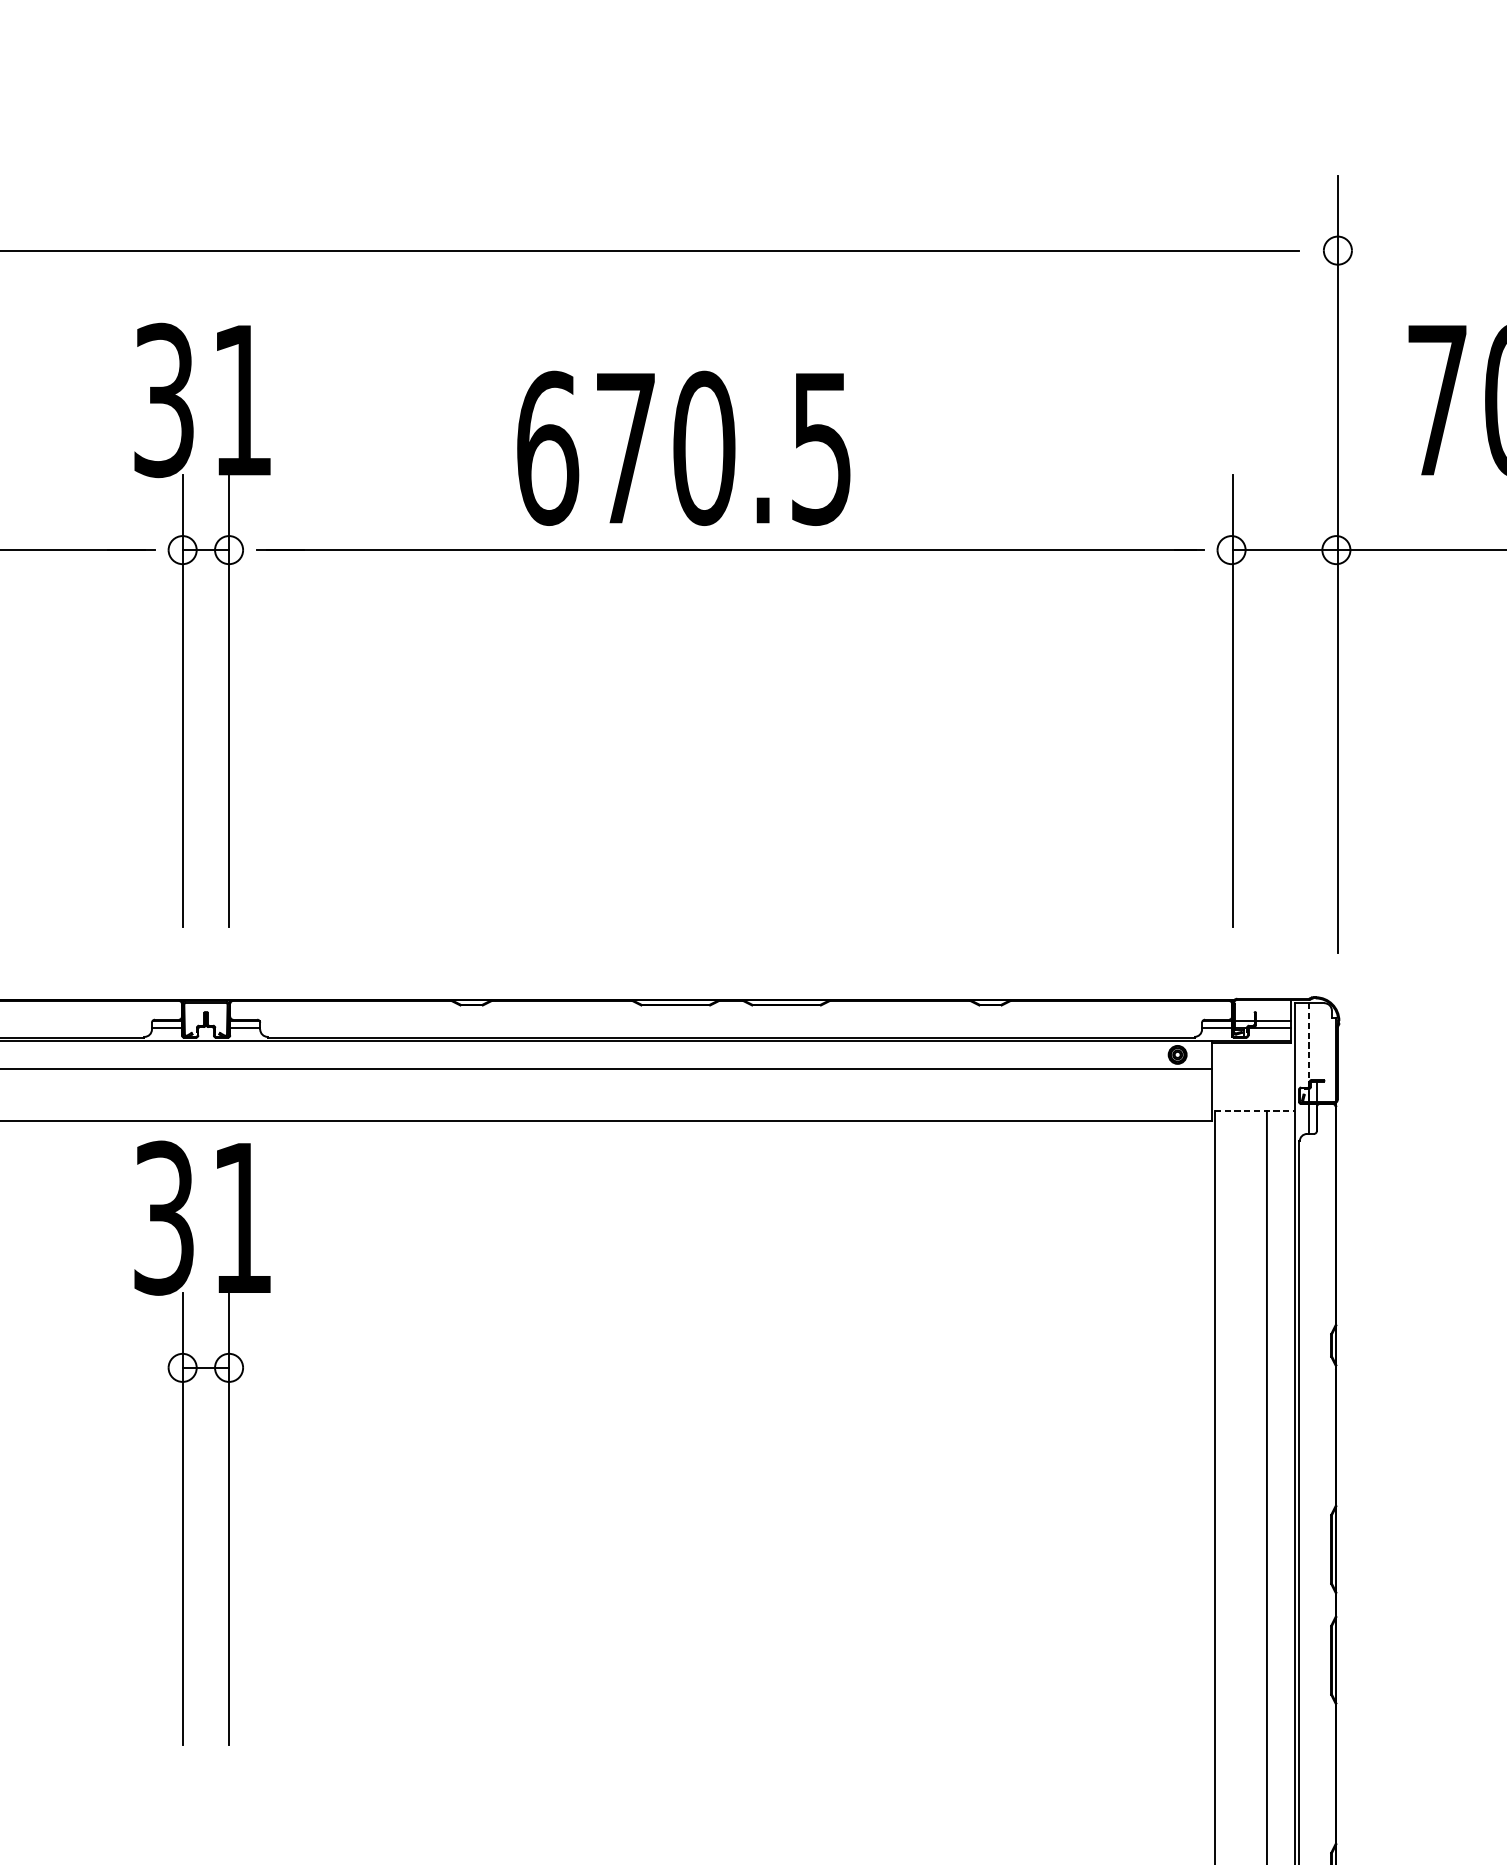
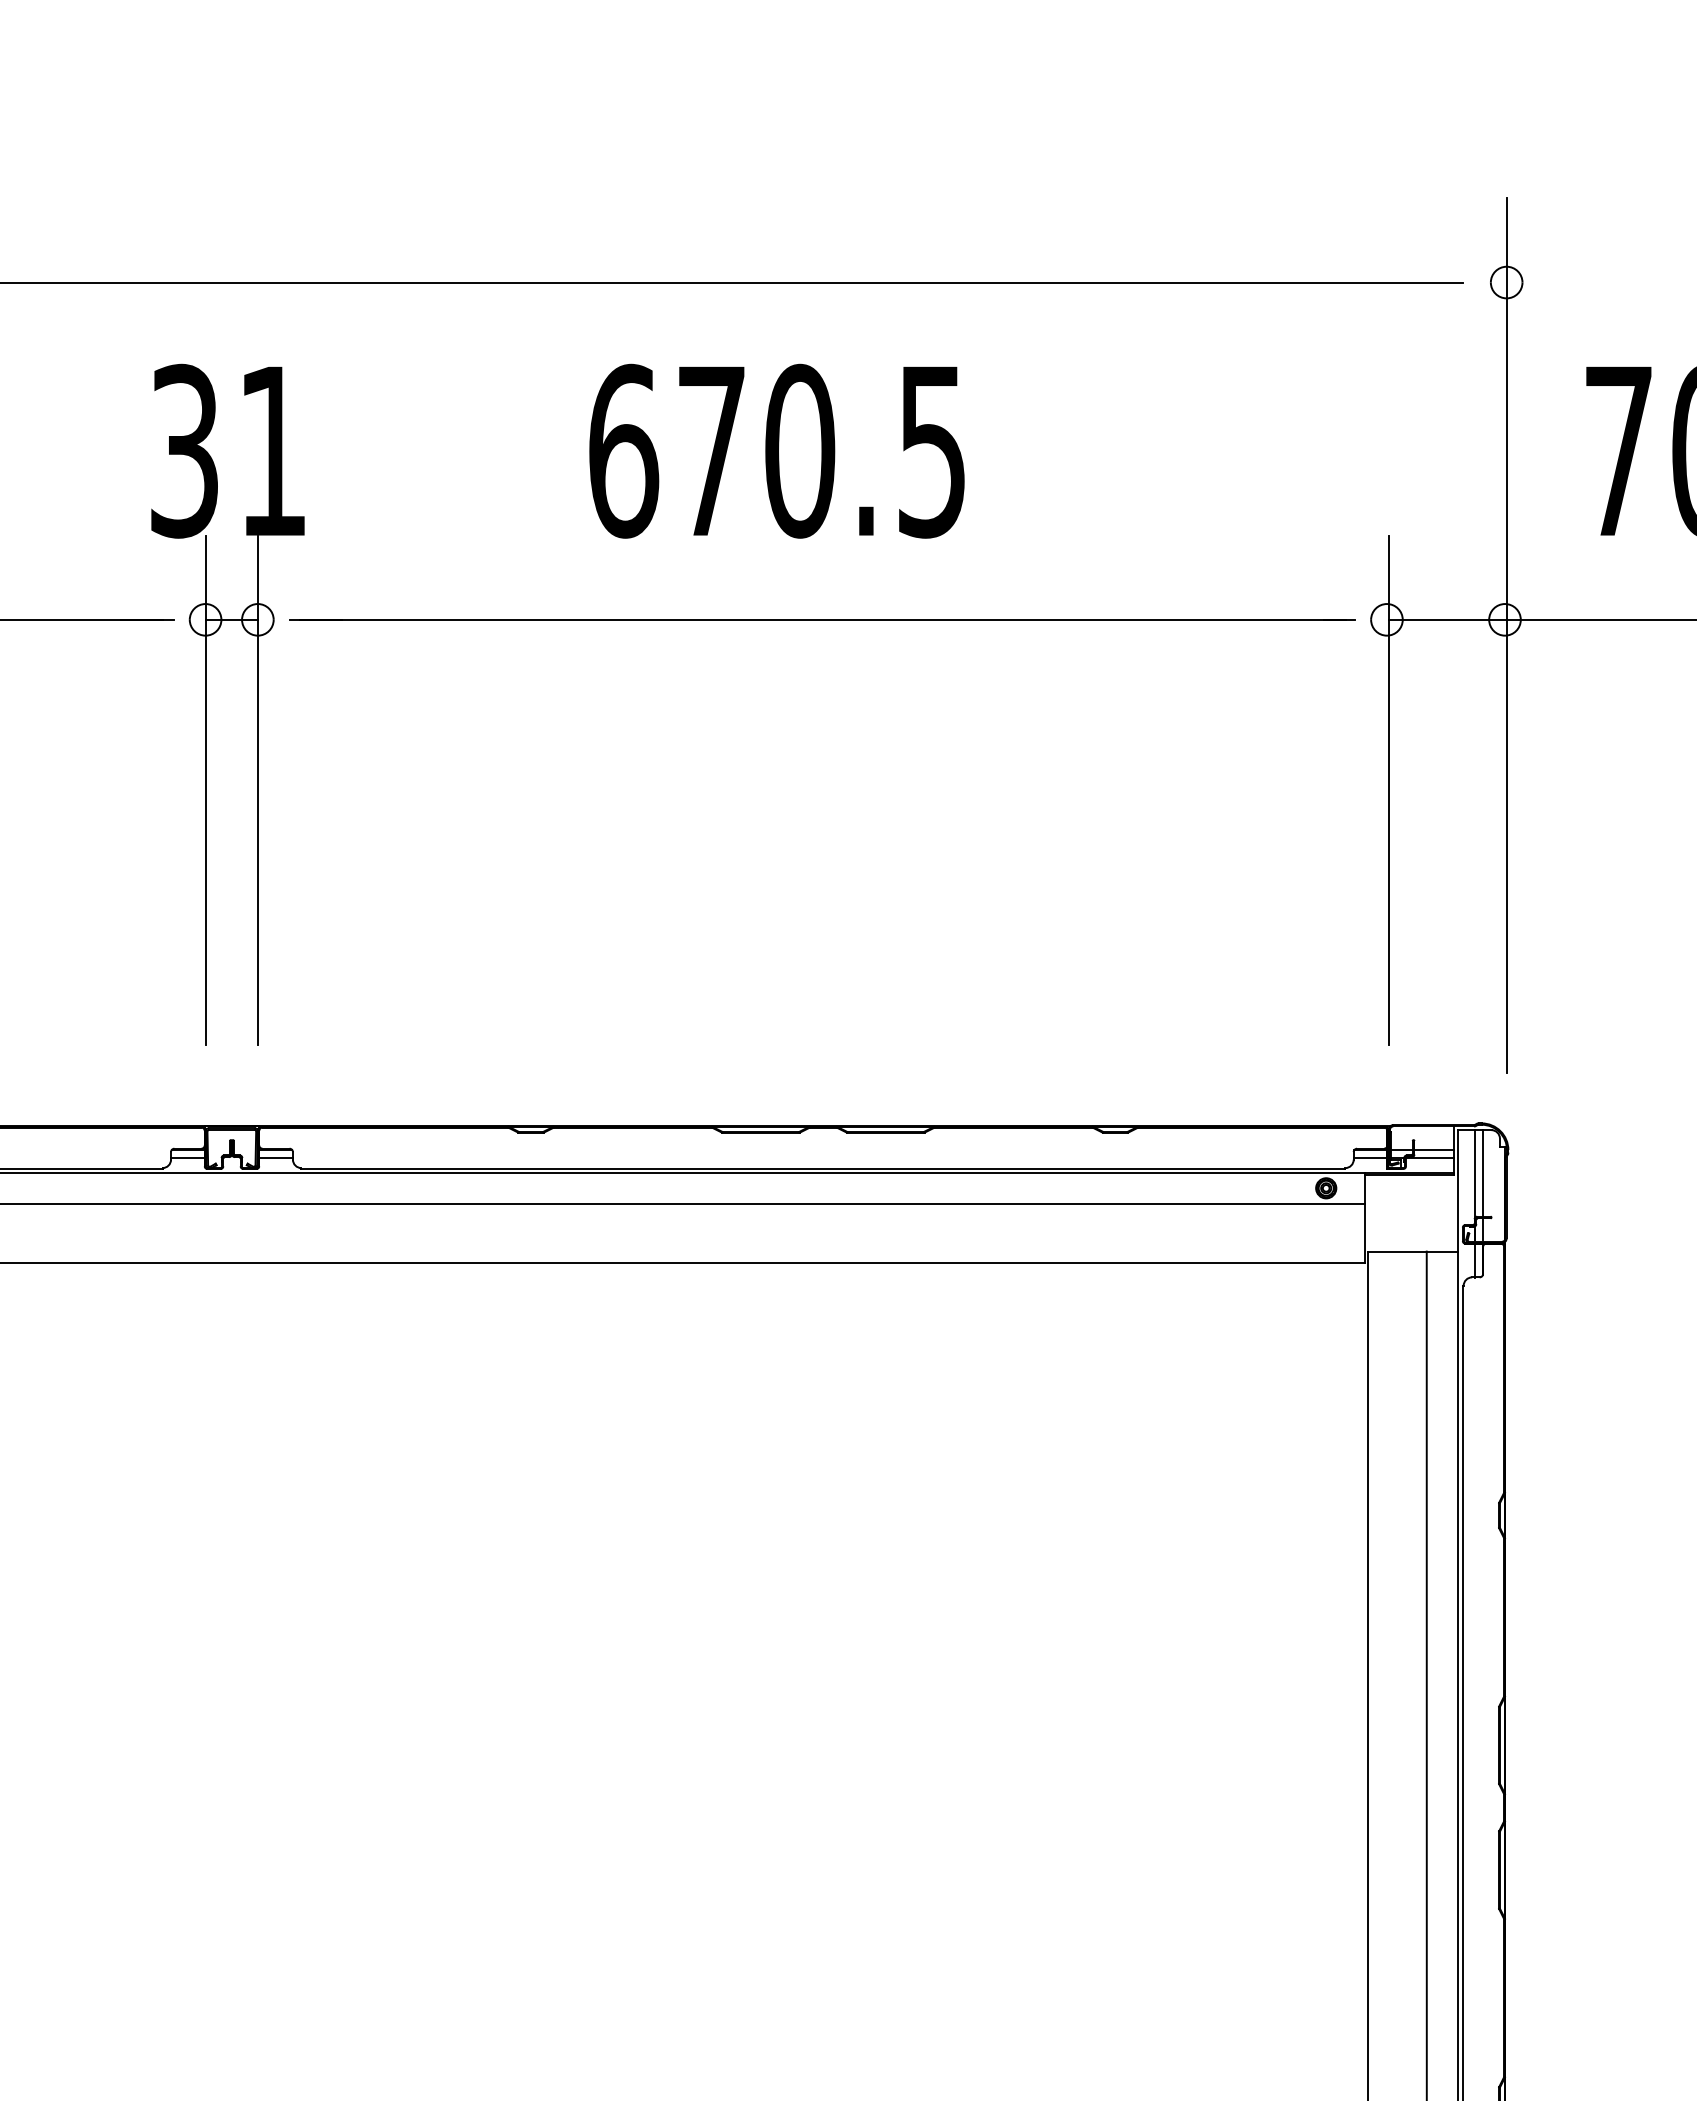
text: (683, 447) -> (776, 450), moved
line: (1317, 1041) -> (1483, 1173), added
line: (1309, 1045) -> (1474, 1177), dashed -> solid
line: (1255, 1110) -> (1413, 1251), dashed -> solid
part: (183, 1443) -> (206, 1625), removed

